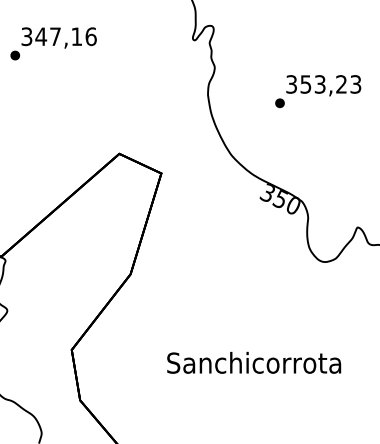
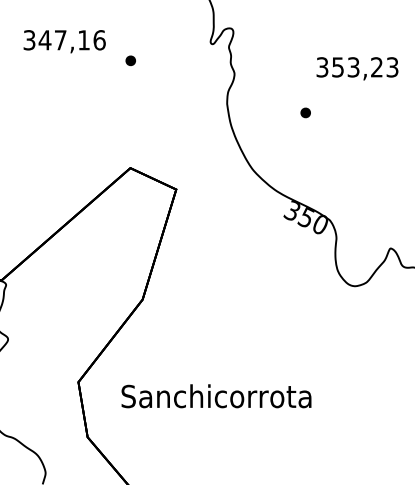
part: (15, 55) -> (130, 60), moved
text: (323, 85) -> (357, 68), moved
text: (254, 363) -> (216, 396), moved

